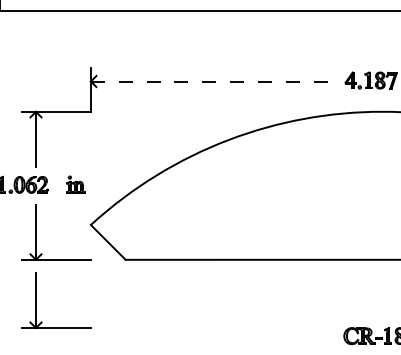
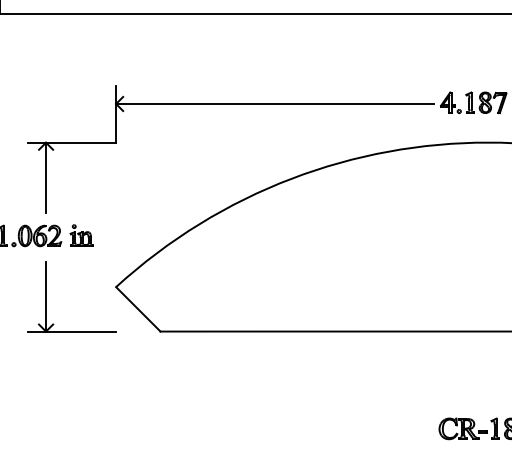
line: (215, 81) -> (275, 104), dashed -> solid
part: (75, 184) -> (81, 235), moved
part: (36, 300) -> (46, 383), removed

